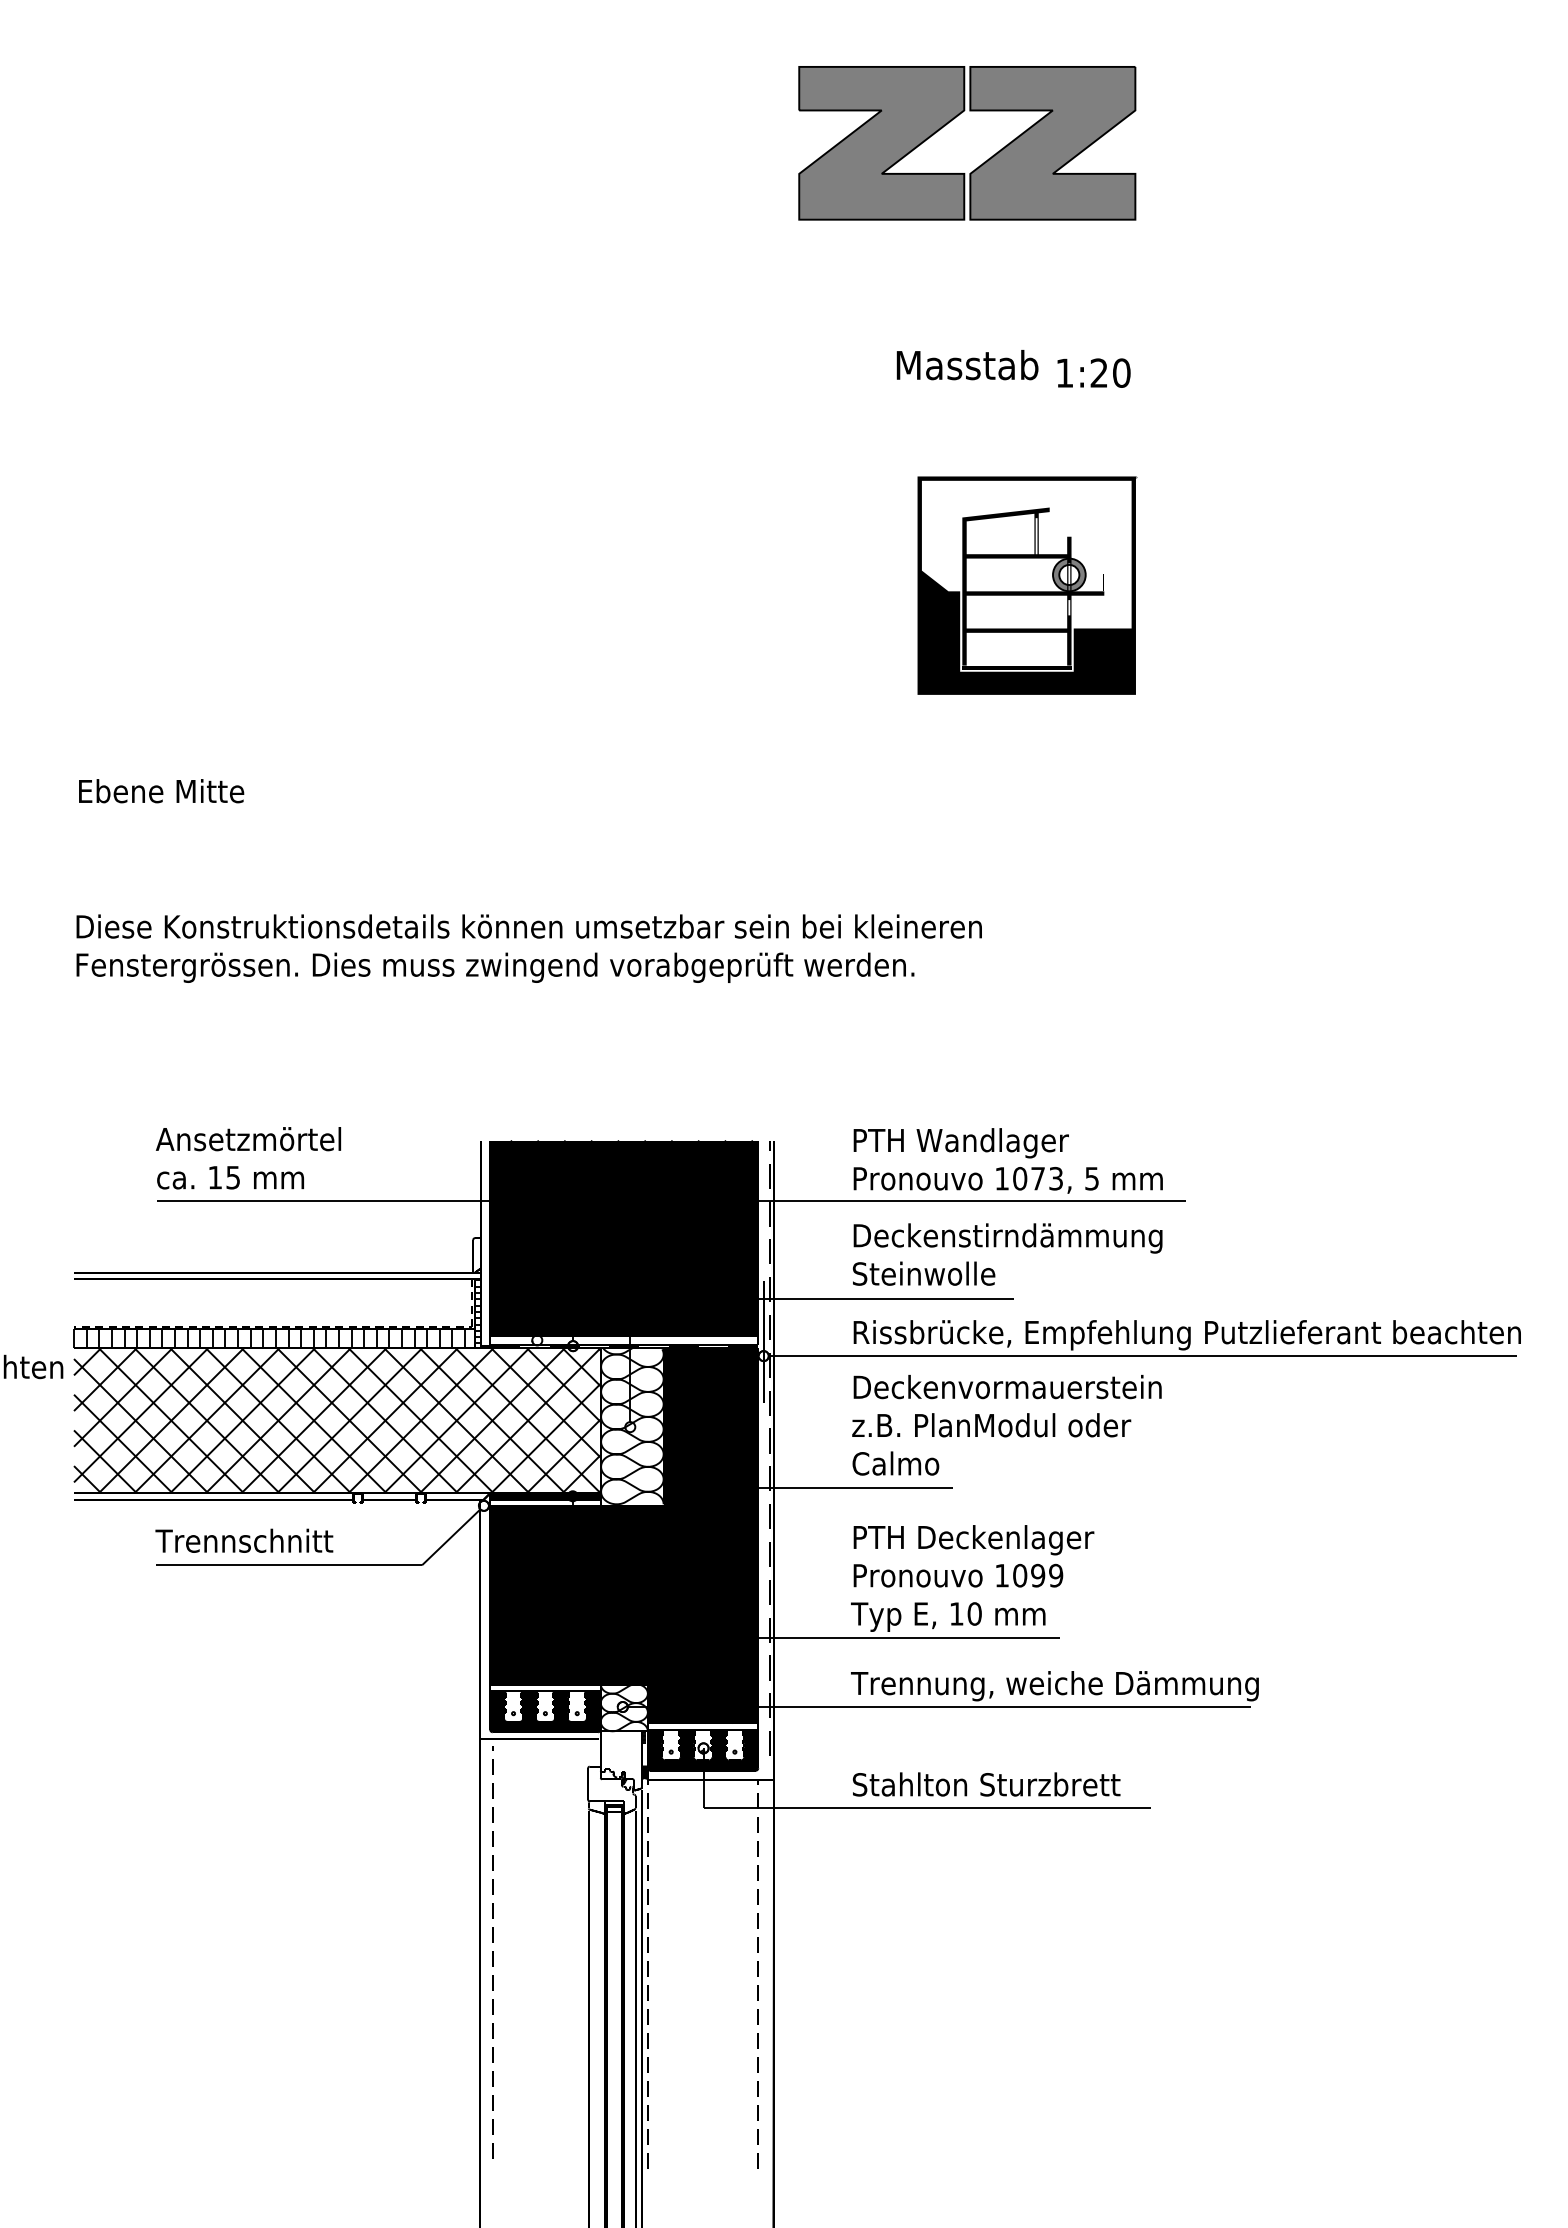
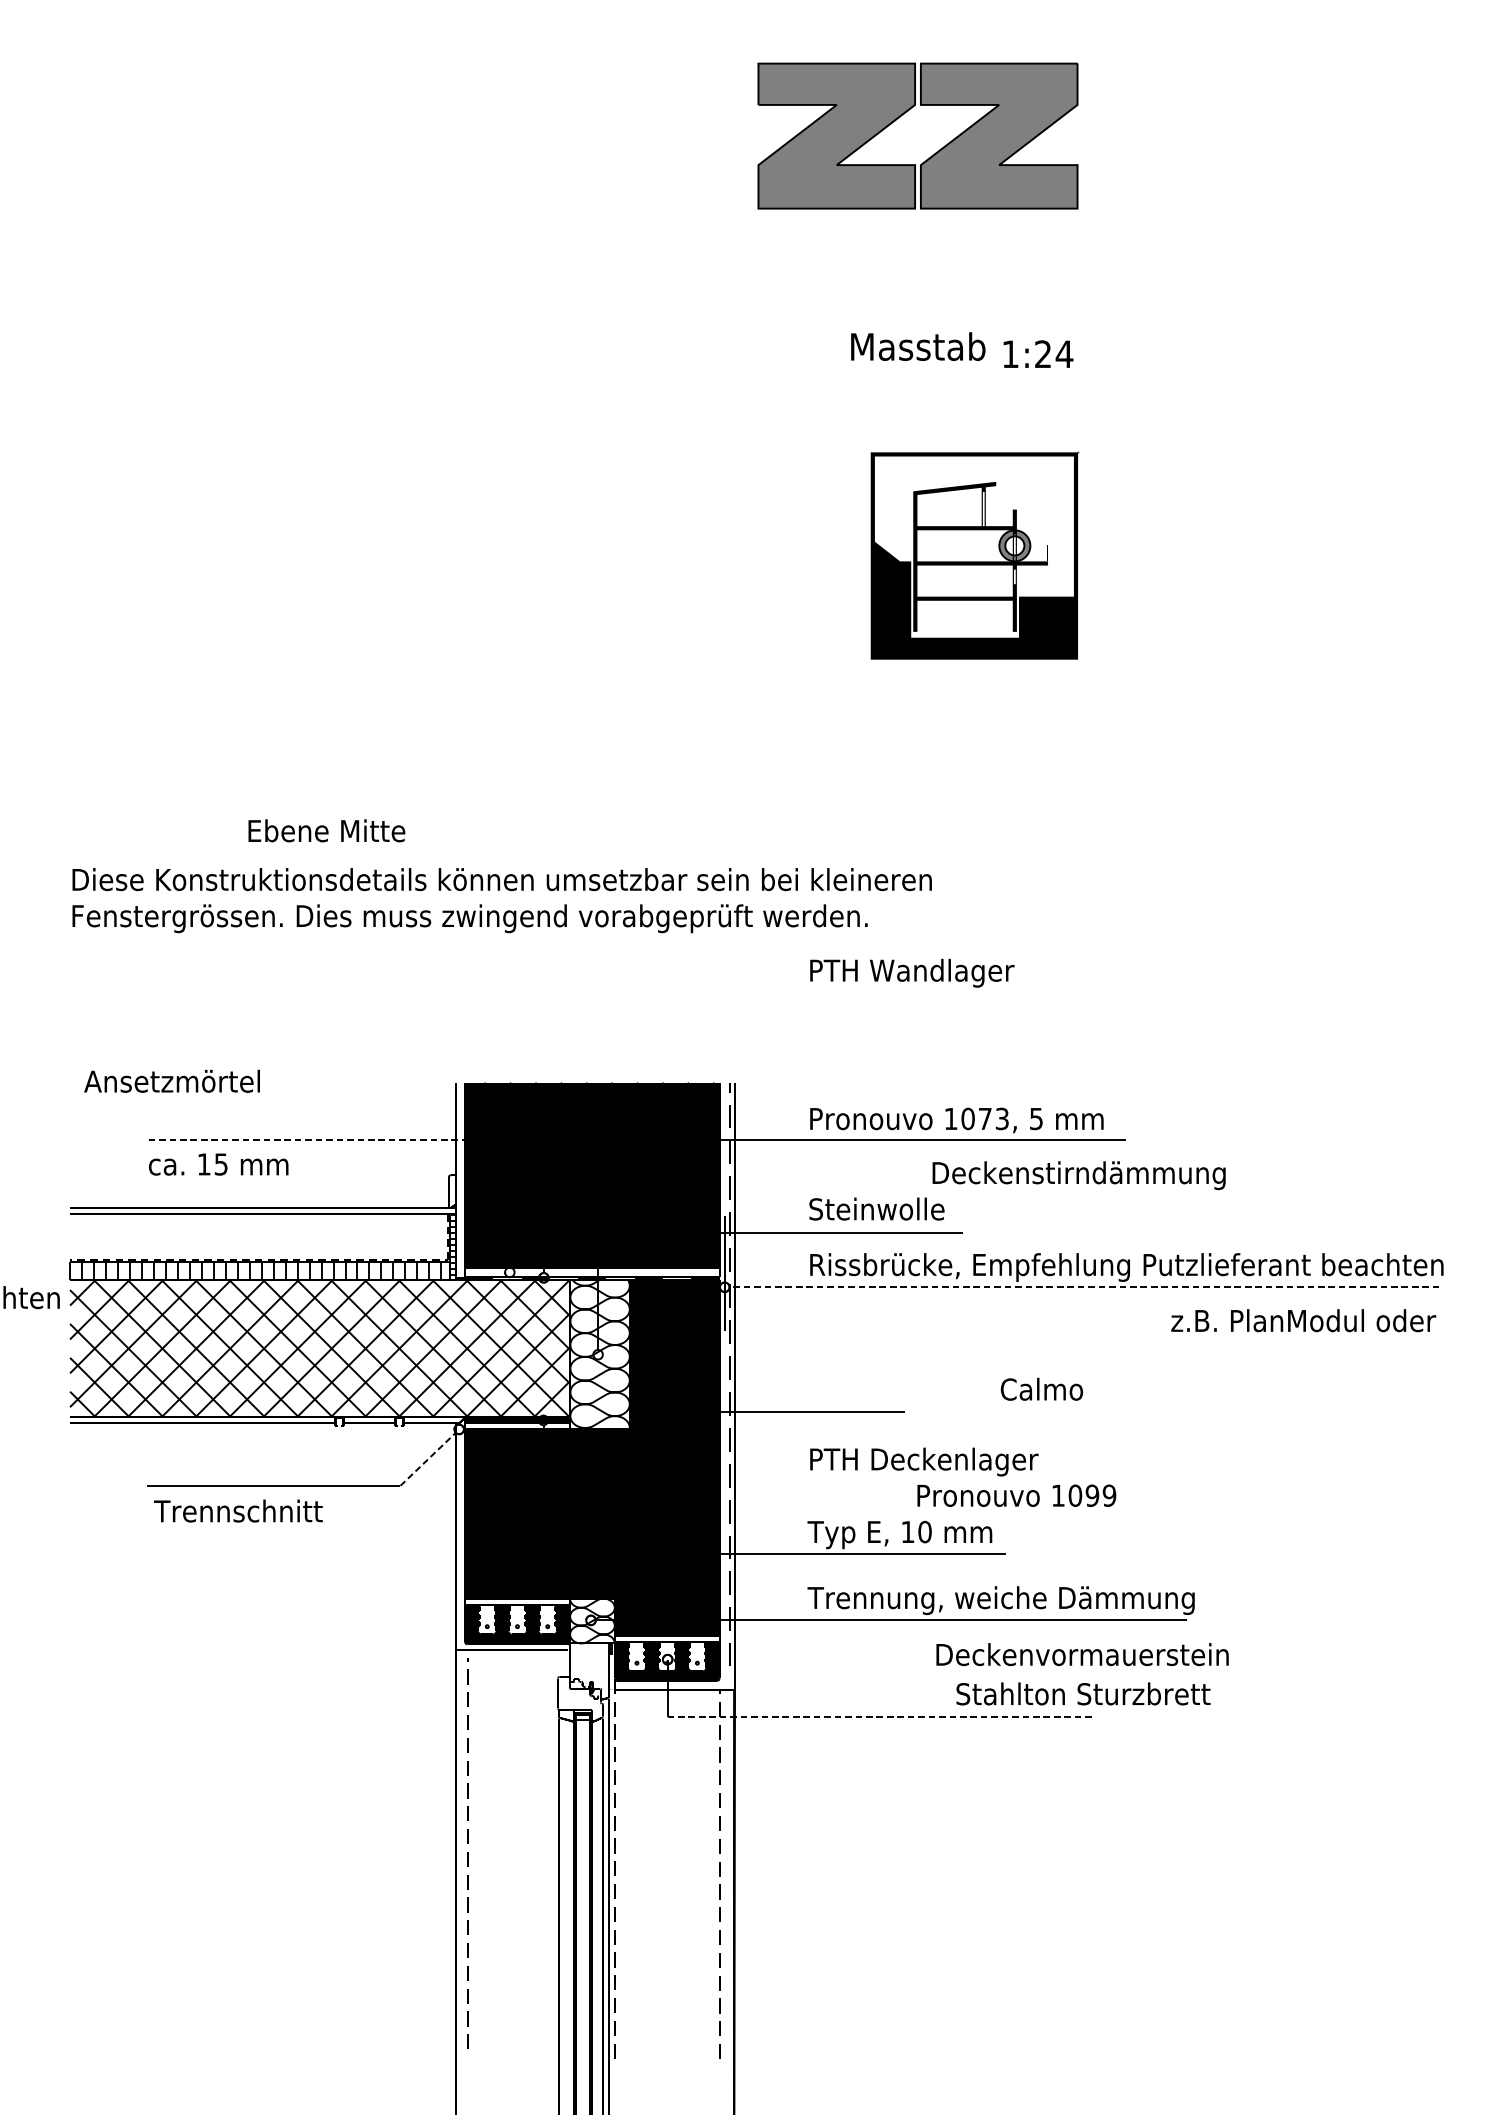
text: (1121, 372) -> (1064, 353), 1:20 -> 1:24
fill: (1016, 667) -> (964, 633), removed
text: (161, 791) -> (326, 831), moved
text: (248, 1139) -> (172, 1081), moved
text: (960, 1143) -> (911, 973), moved
text: (230, 1177) -> (218, 1164), moved
line: (347, 1201) -> (329, 1140), solid -> dashed
text: (1007, 1238) -> (1078, 1175), moved
line: (1142, 1356) -> (1084, 1287), solid -> dashed
text: (1007, 1387) -> (1082, 1655), moved
text: (991, 1425) -> (1303, 1320), moved
text: (895, 1463) -> (1041, 1389), moved
line: (451, 1537) -> (428, 1459), solid -> dashed
text: (244, 1540) -> (238, 1510), moved
text: (958, 1575) -> (1016, 1495), moved
fill: (644, 1772) -> (611, 1682), removed
text: (986, 1784) -> (1083, 1693), moved
line: (926, 1808) -> (879, 1716), solid -> dashed

